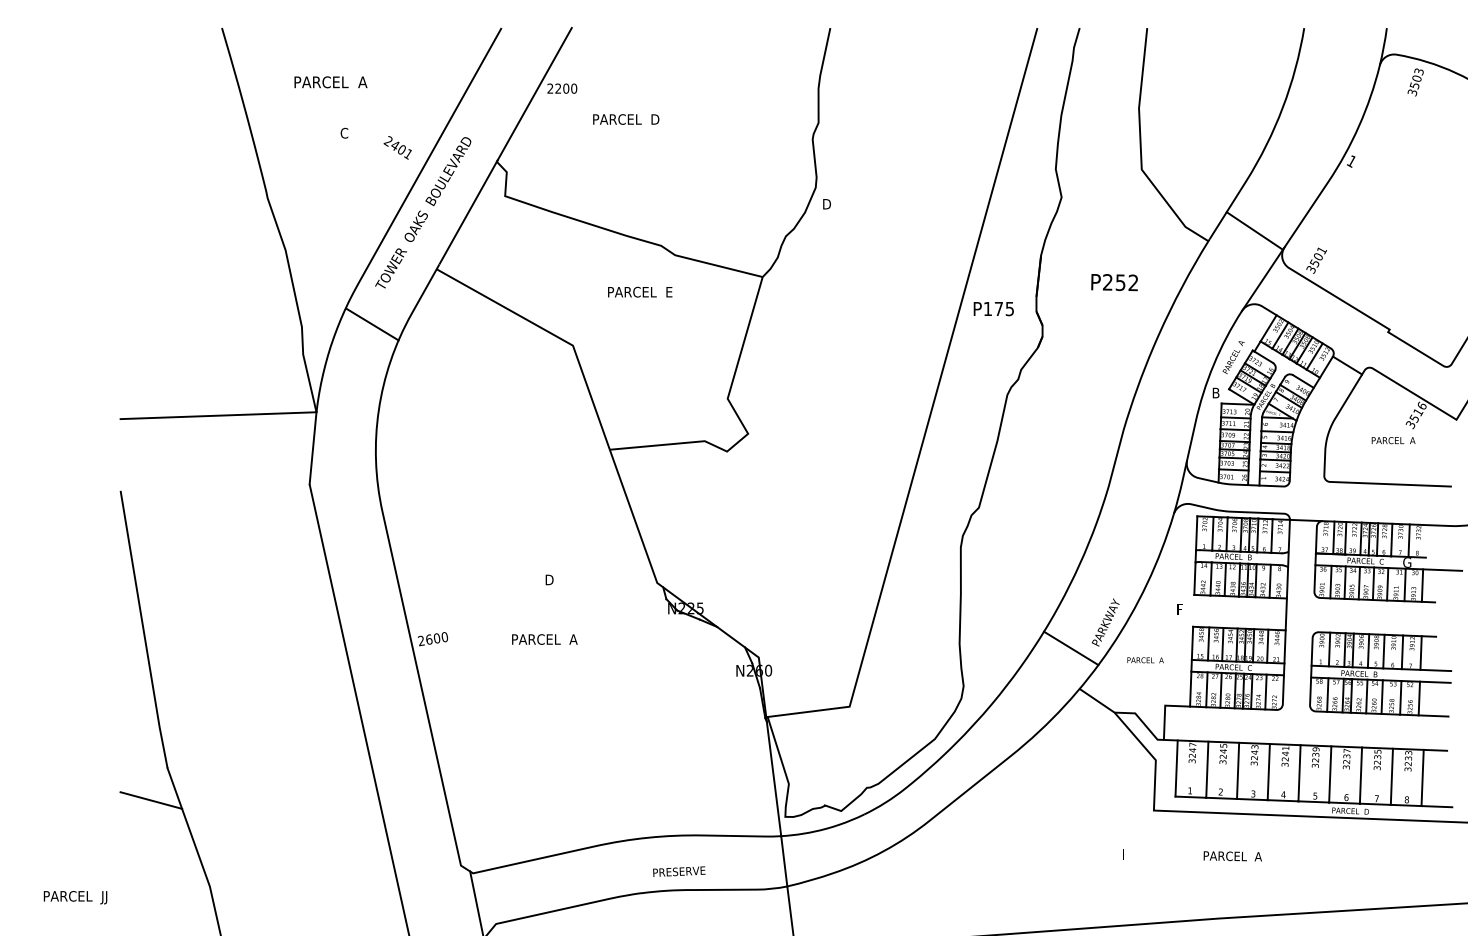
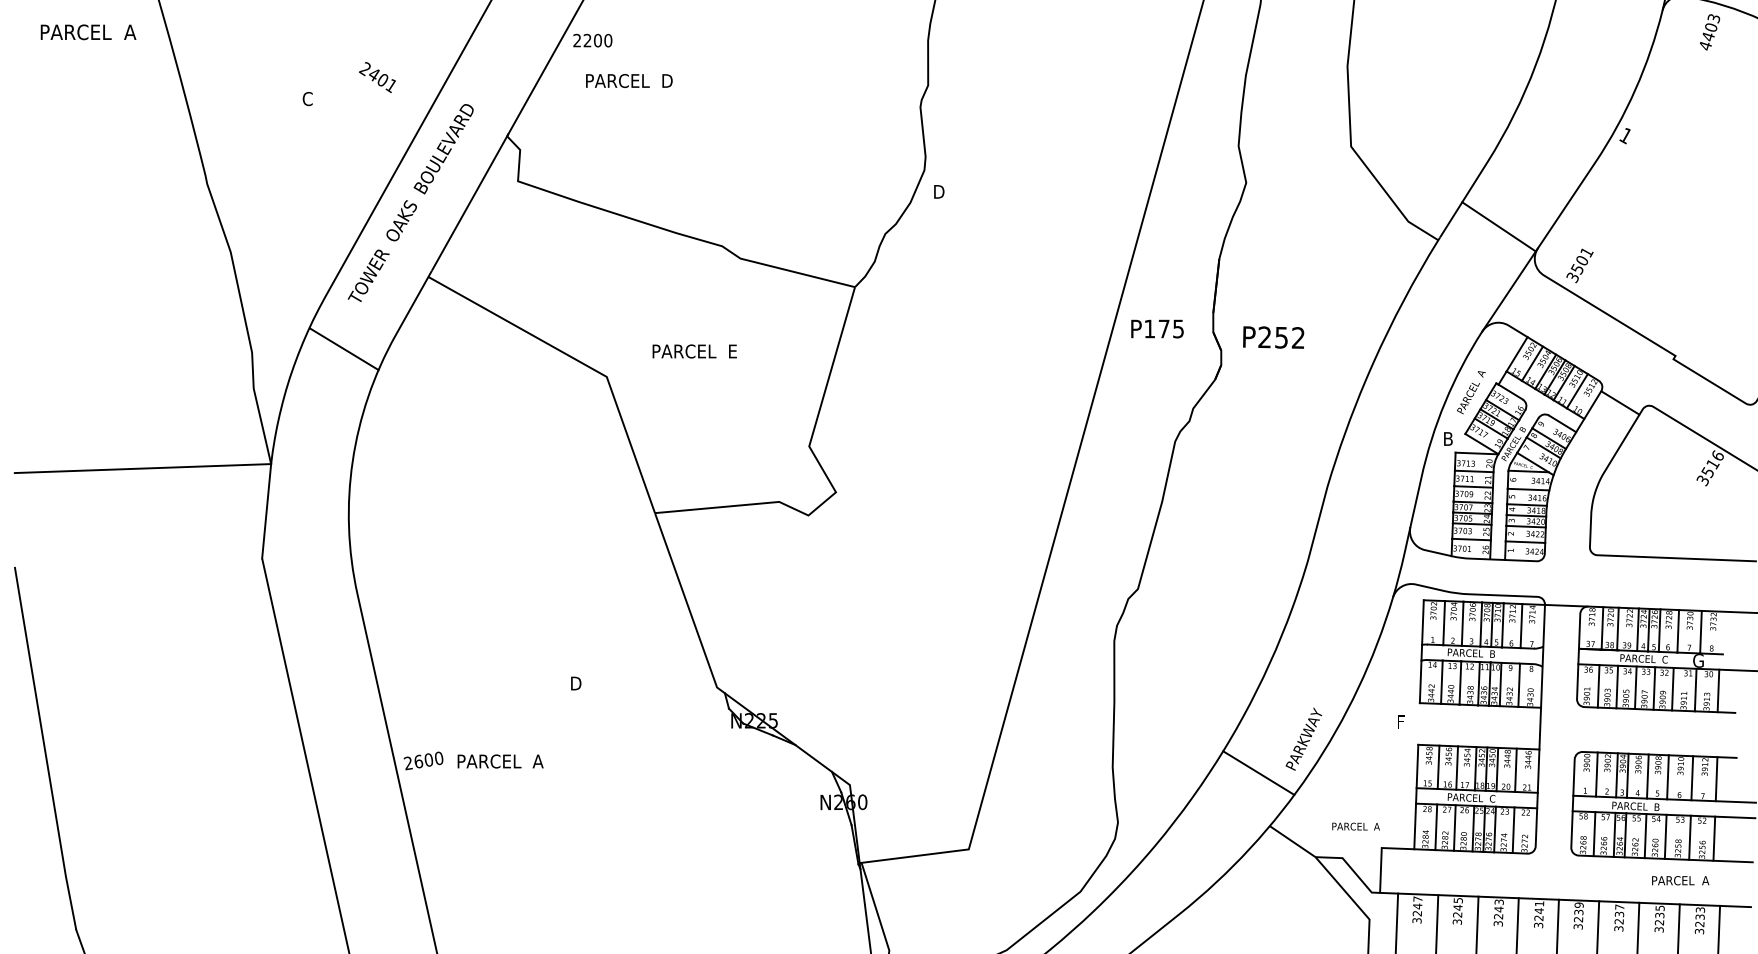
text: (330, 82) -> (87, 32), moved
text: (1413, 89) -> (1706, 41), 3503 -> 4403
text: (626, 119) -> (629, 80), moved
text: (397, 147) -> (377, 77), moved
text: (1114, 282) -> (1273, 337), moved
text: (640, 291) -> (695, 350), moved
text: (1393, 440) -> (1680, 880), moved
text: (544, 639) -> (500, 761), moved
text: (1145, 660) -> (1355, 826), moved

